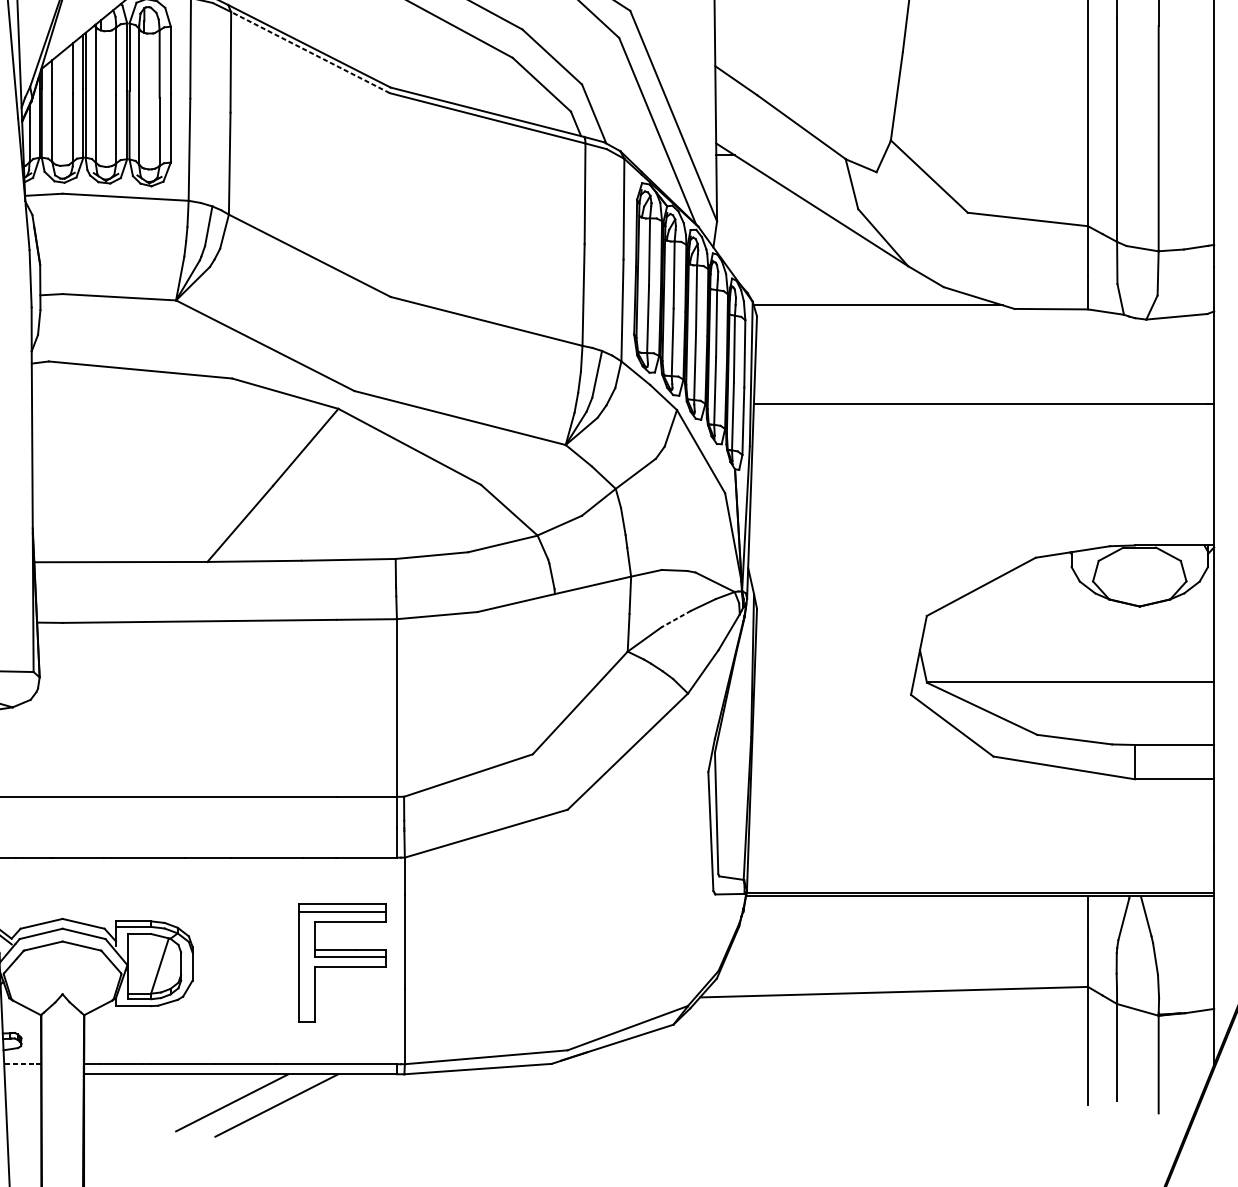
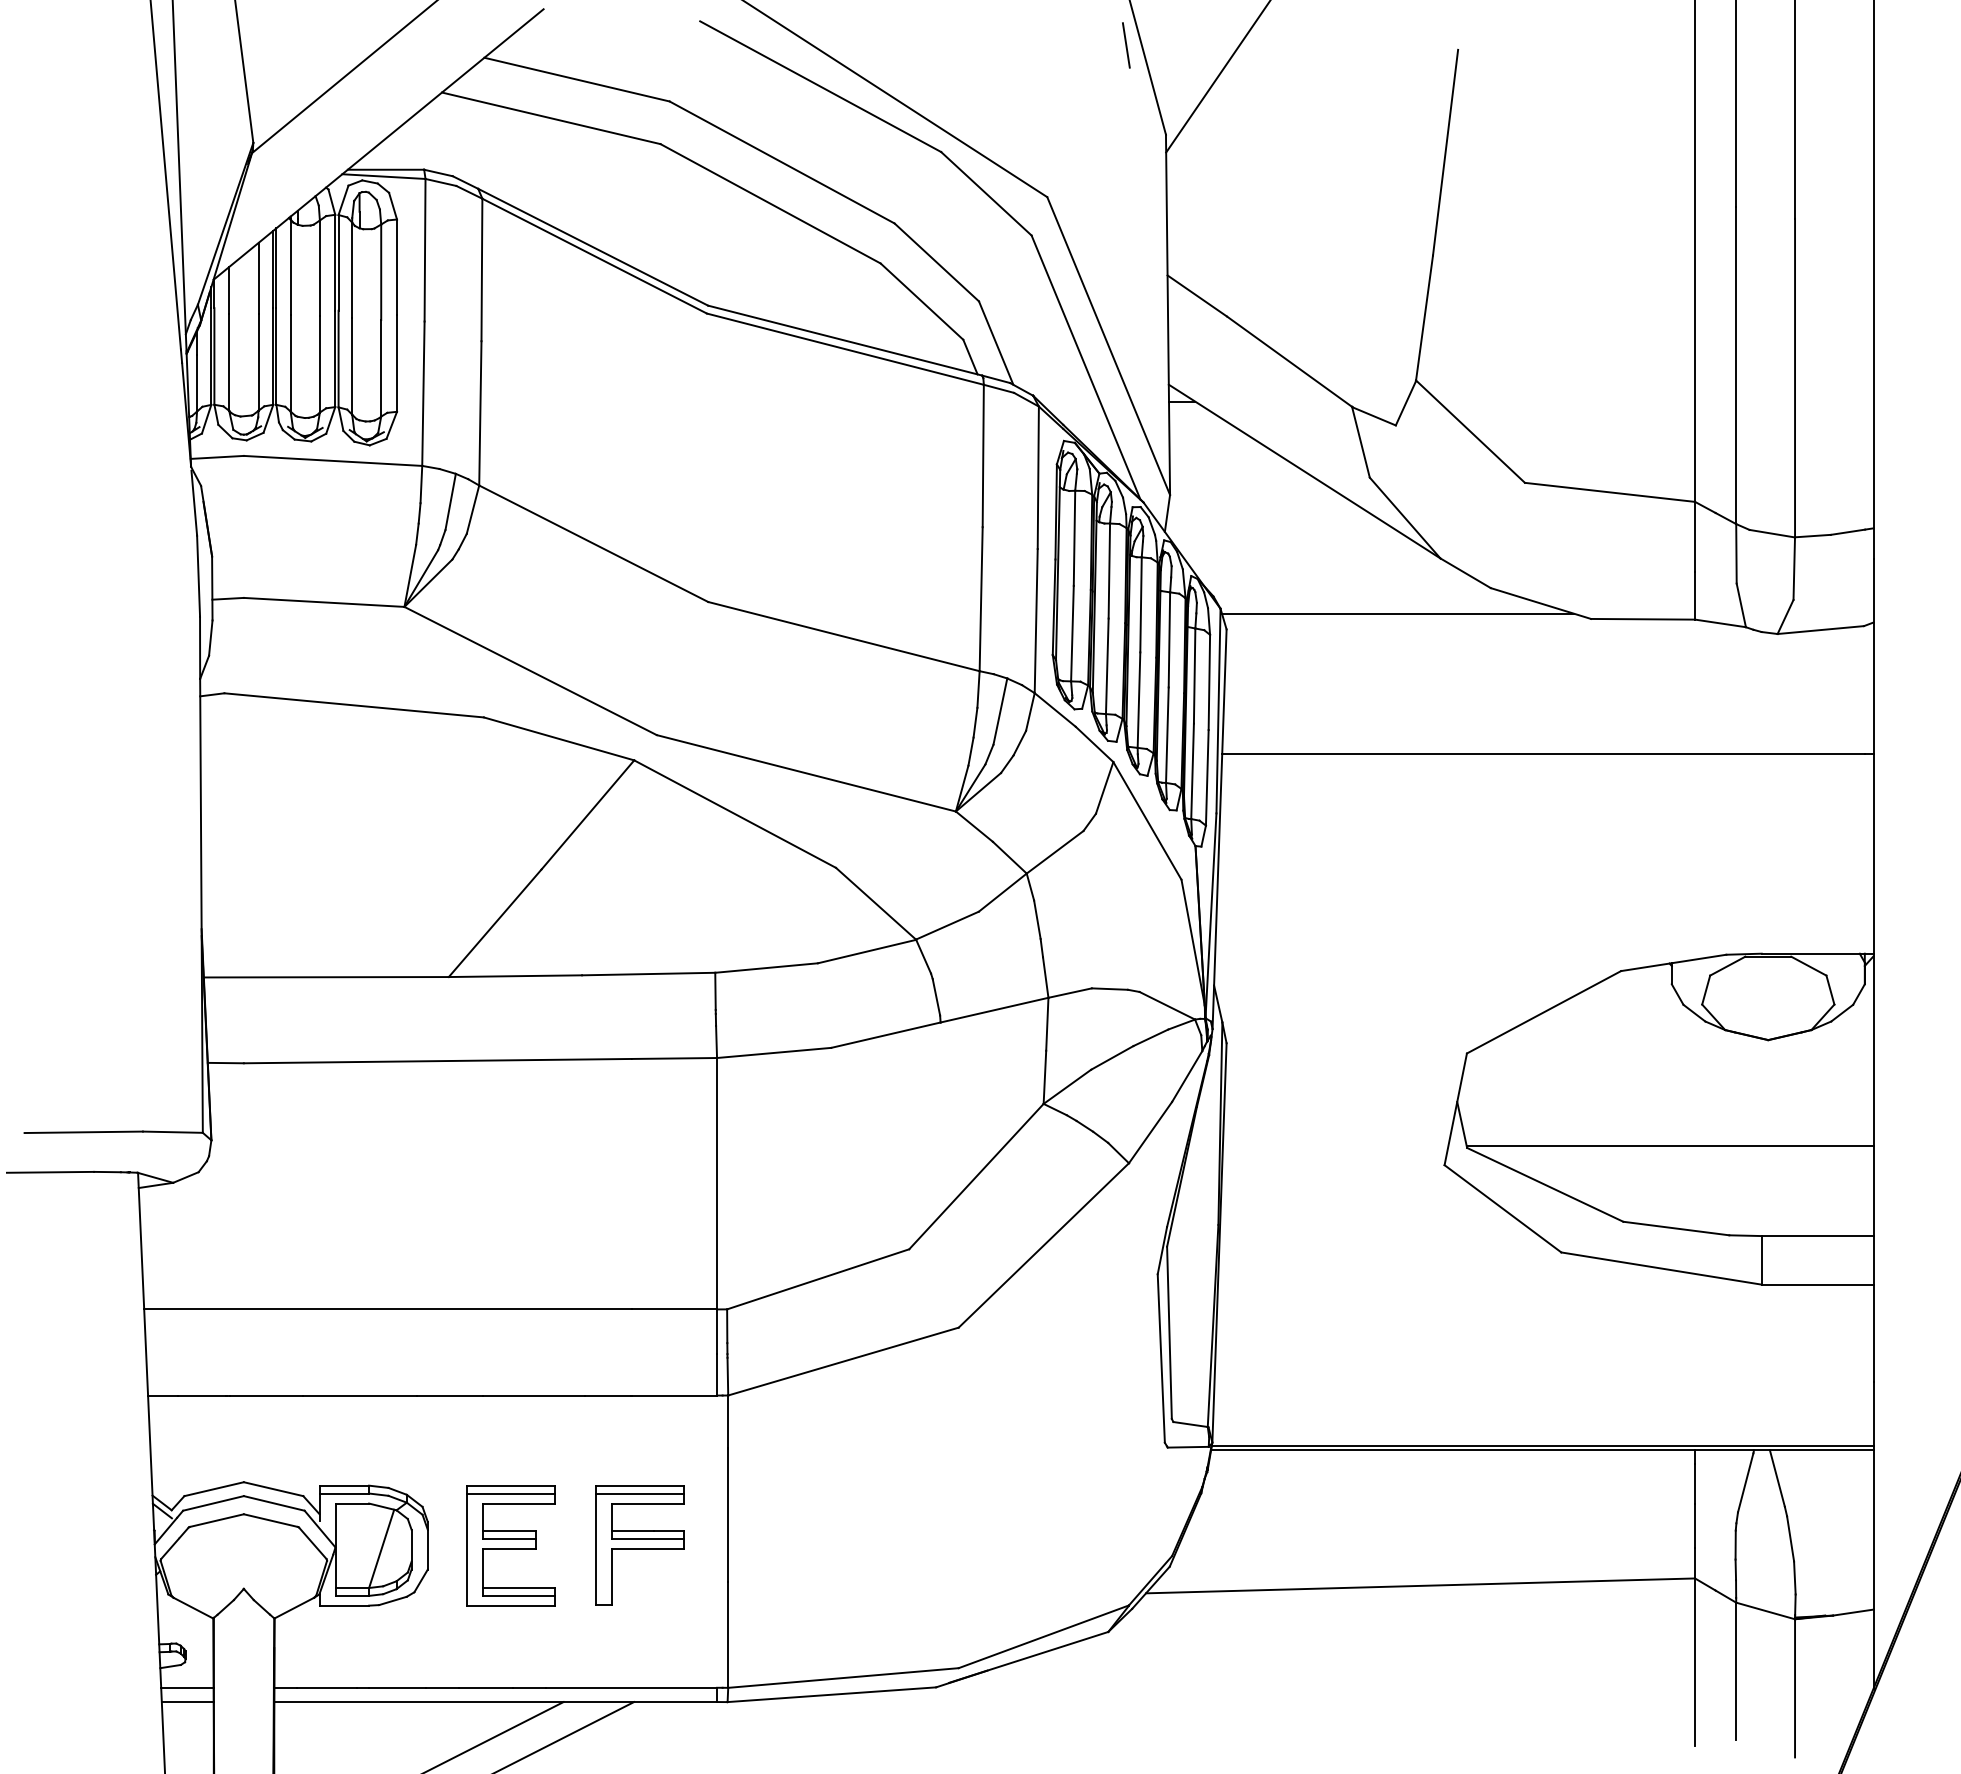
line: (310, 52) -> (594, 255), dashed -> solid
line: (675, 619) -> (1111, 1058), dashed -> solid
part: (251, 963) -> (510, 1545), added
part: (342, 963) -> (639, 1545), size x0.71
line: (22, 1063) -> (186, 1687), dashed -> solid
line: (22, 1074) -> (187, 1702), added

